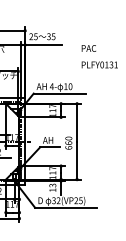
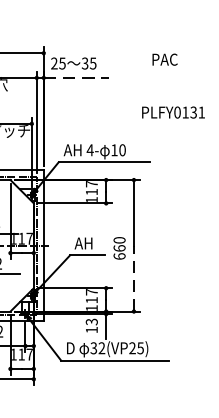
line: (43, 45) -> (75, 78), solid -> dashed
text: (88, 48) -> (164, 59), moved
line: (77, 160) -> (134, 278), solid -> dashed

